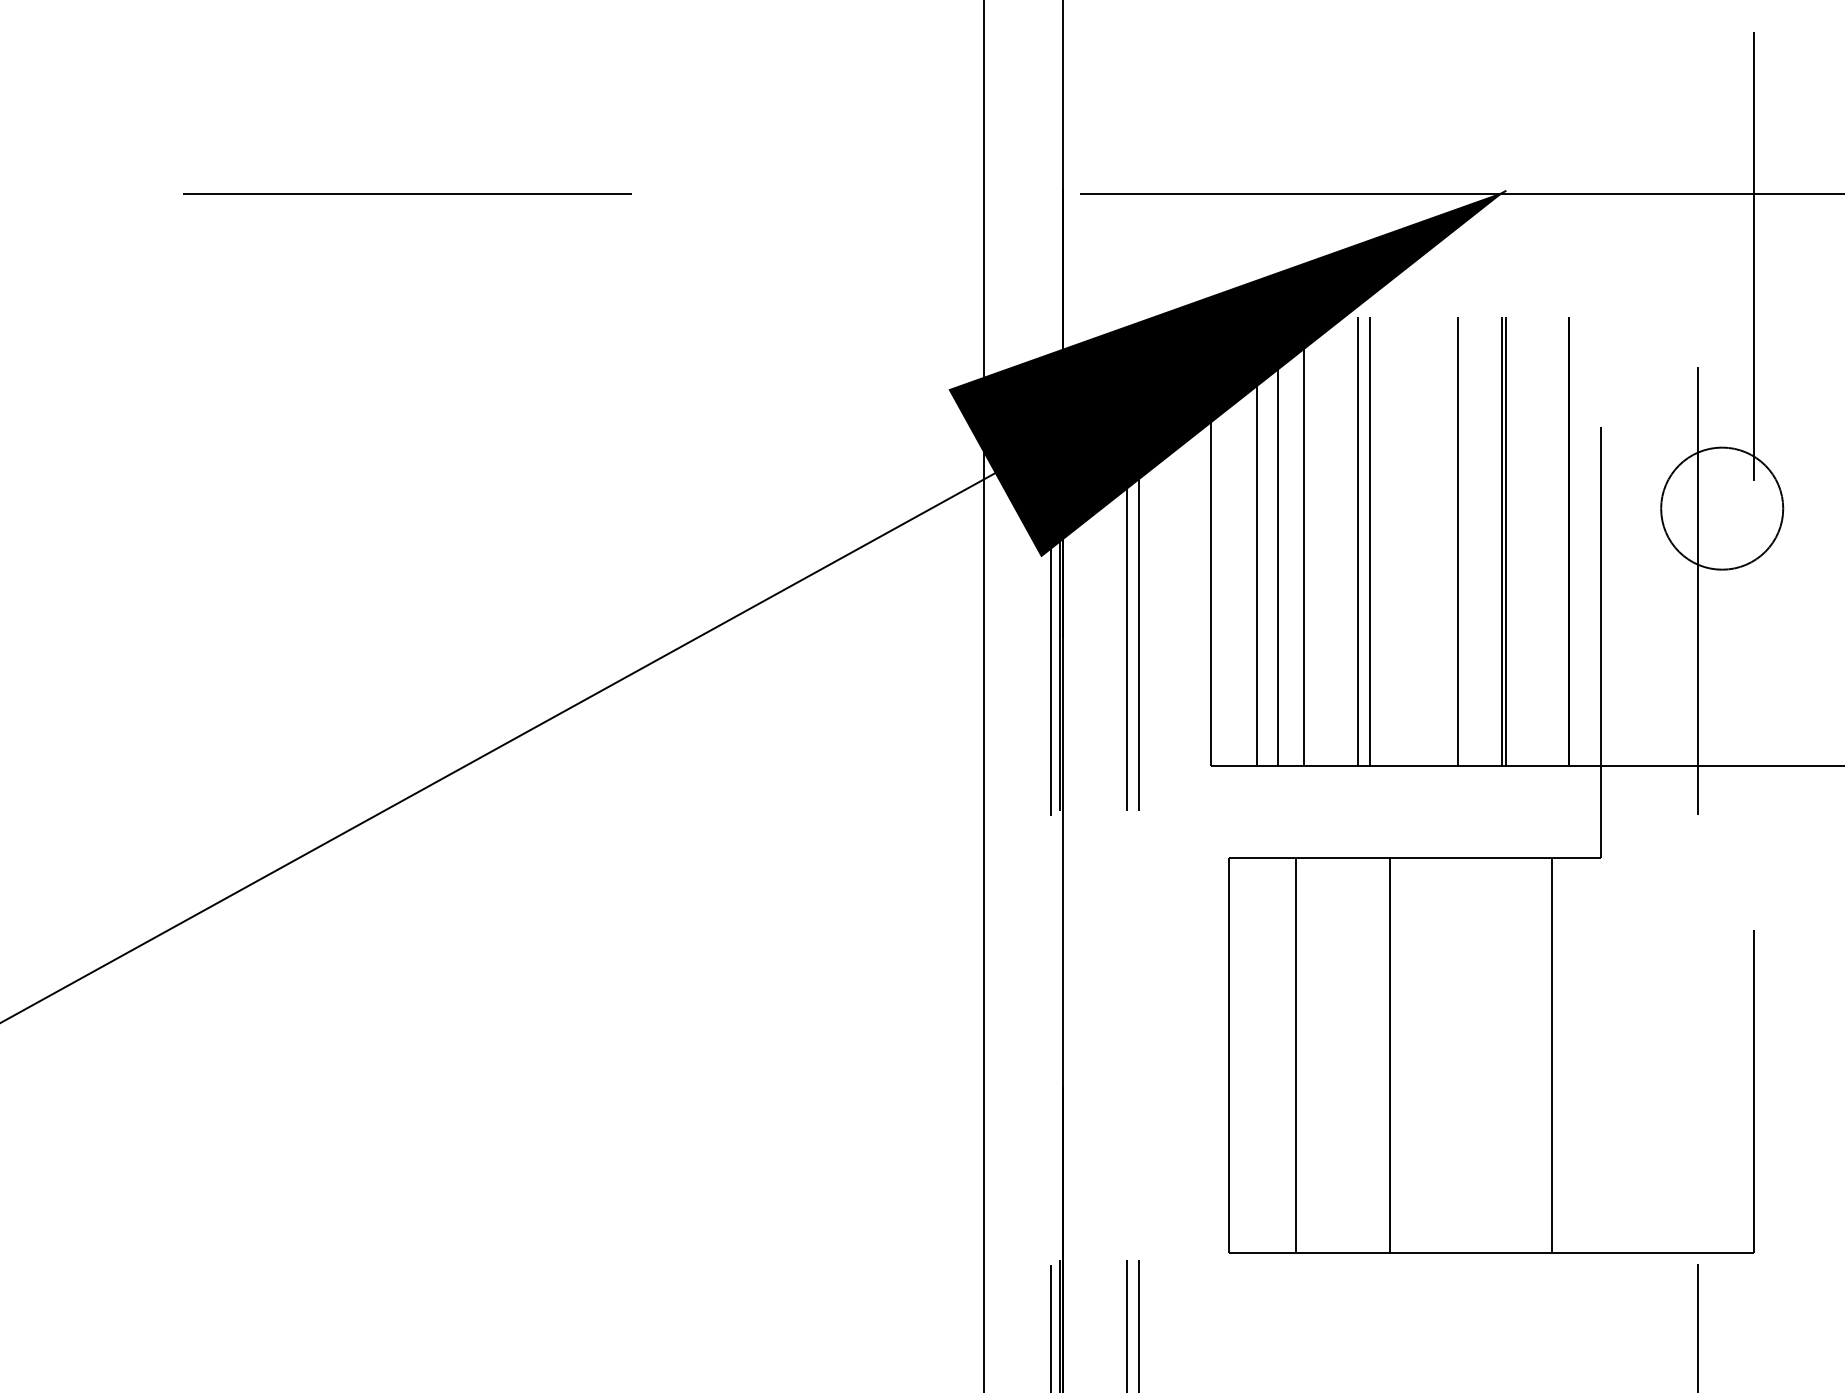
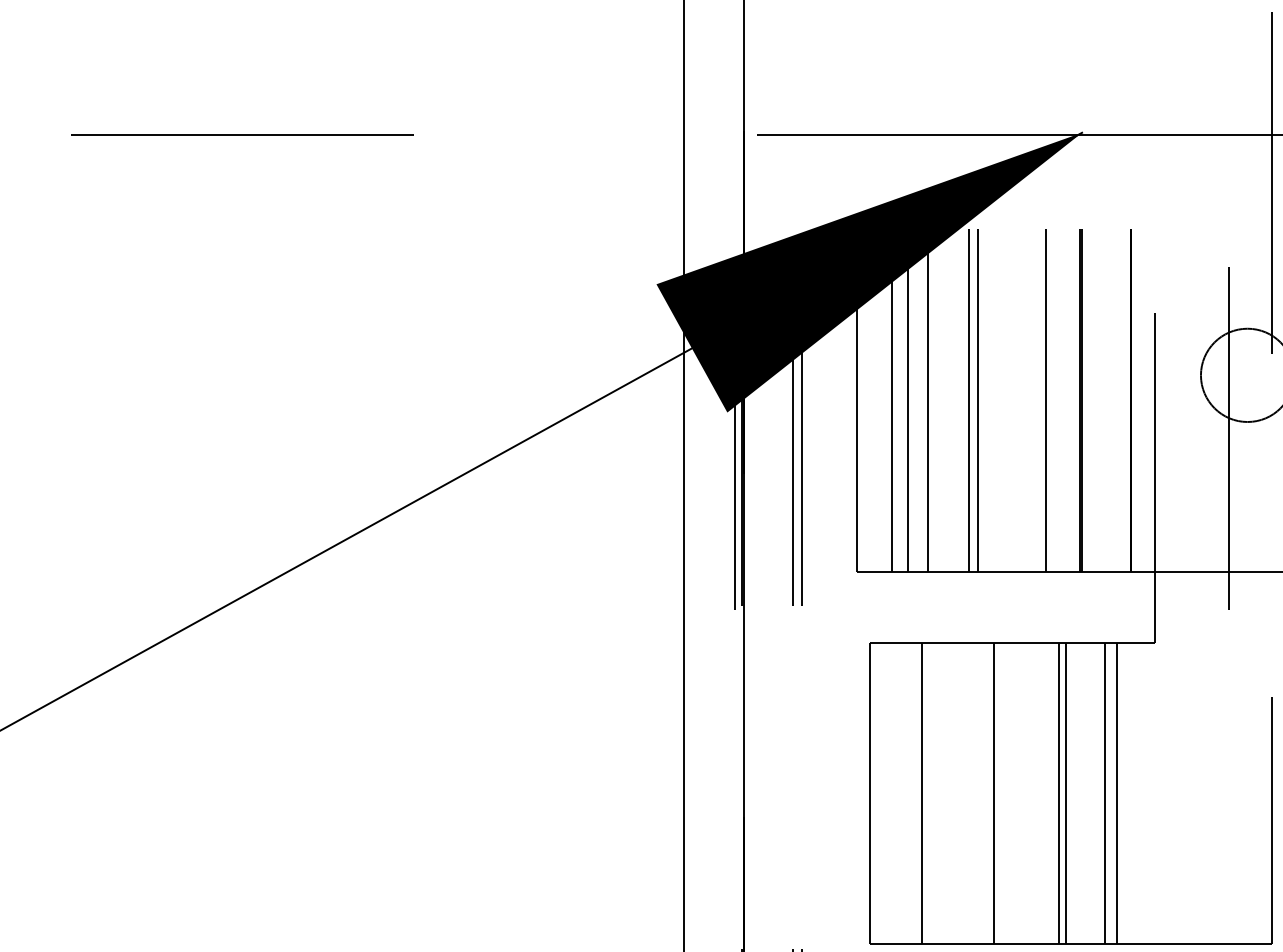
line: (1474, 1055) -> (1058, 793), added
line: (1484, 1055) -> (1065, 793), added
line: (1534, 1055) -> (1104, 793), added

